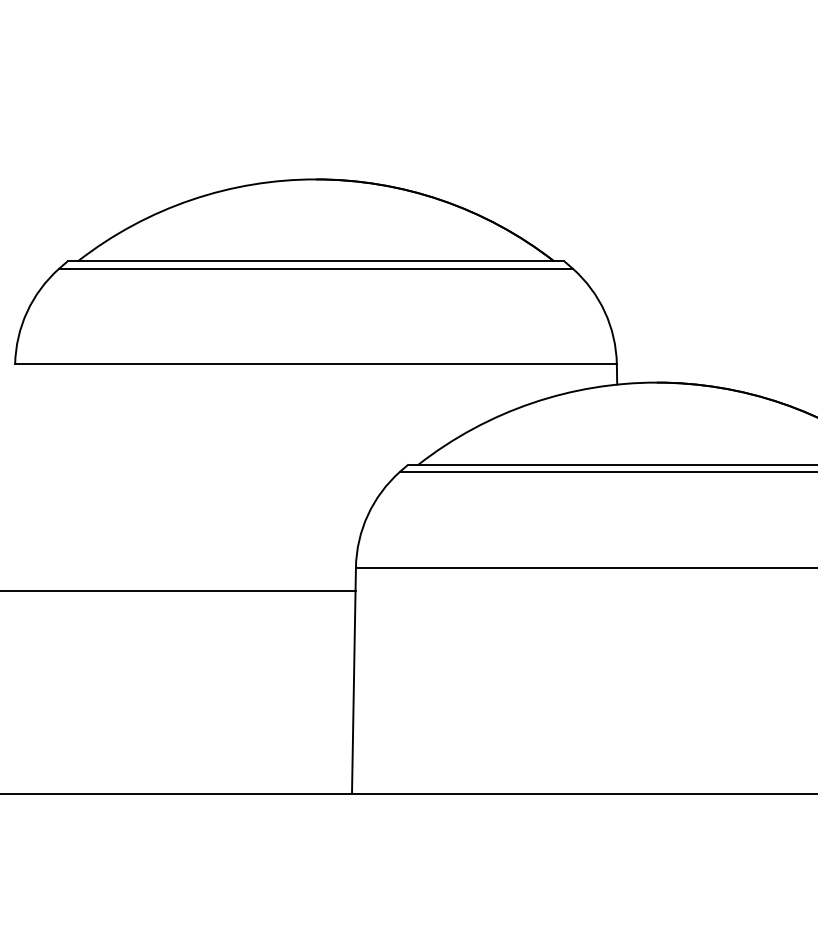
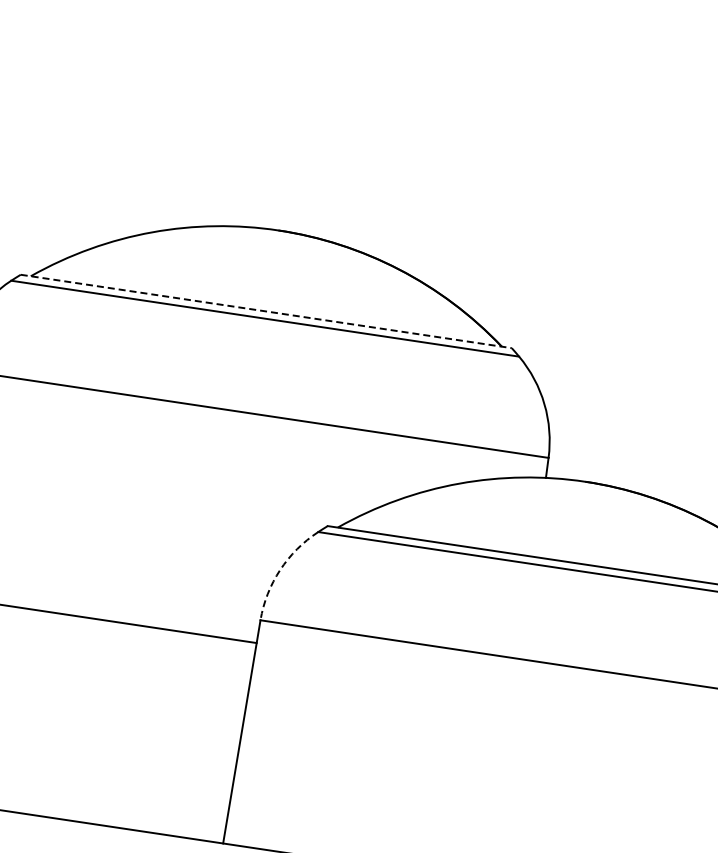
line: (316, 261) -> (266, 311), solid -> dashed
arc: (367, 515) -> (279, 570), solid -> dashed

